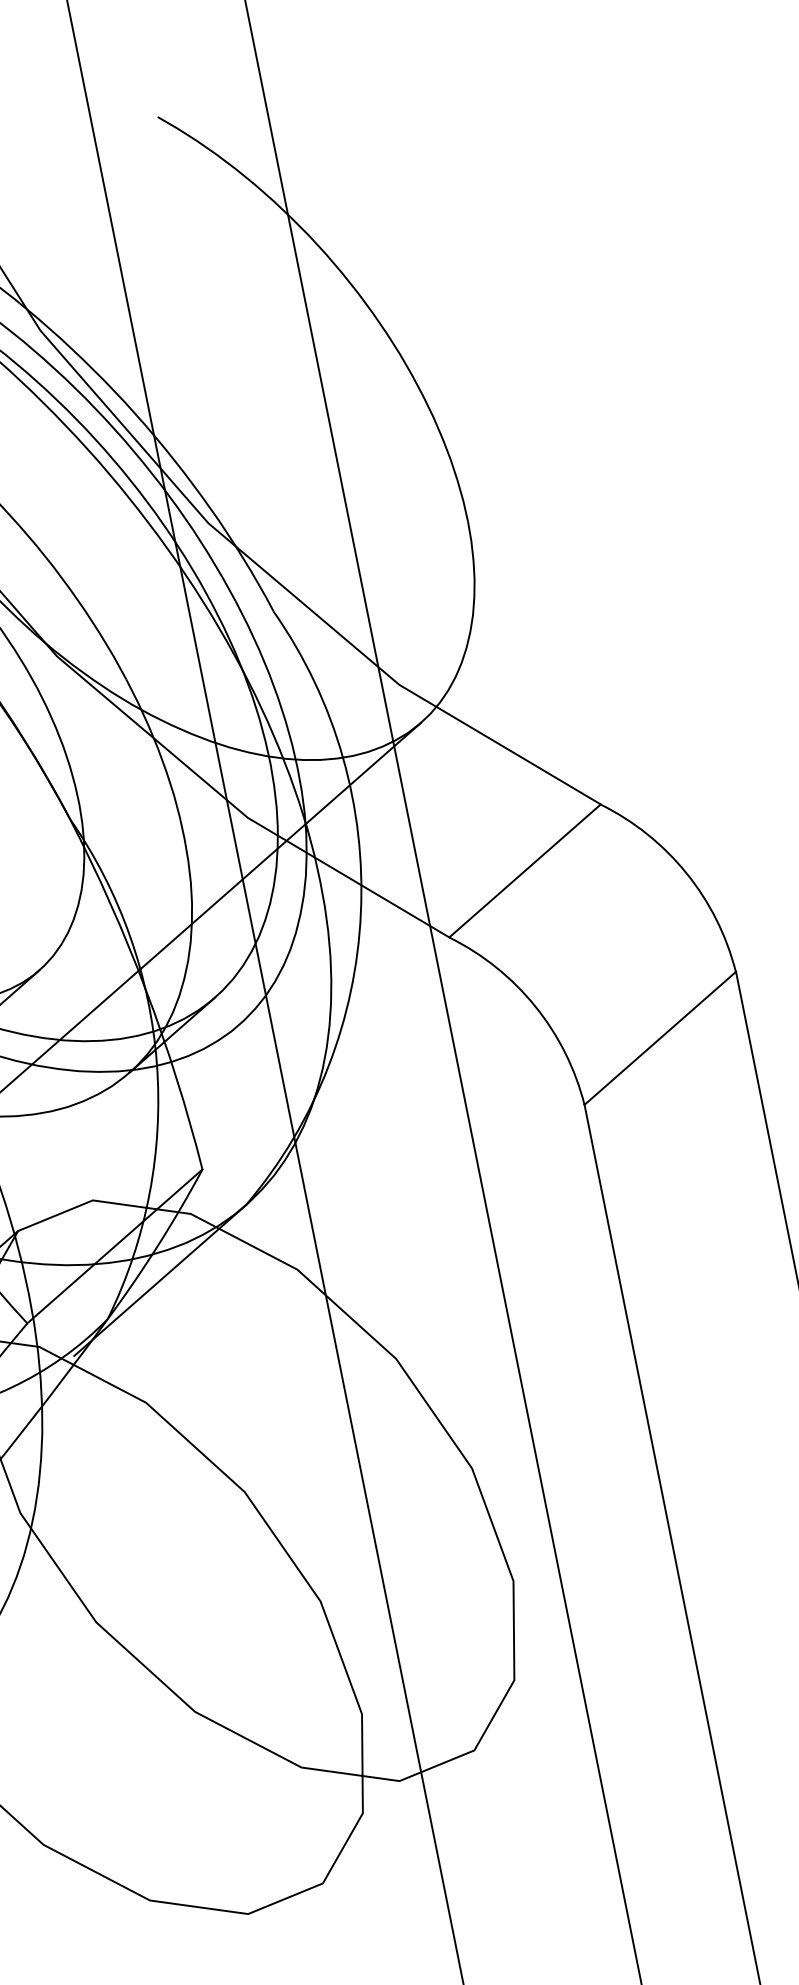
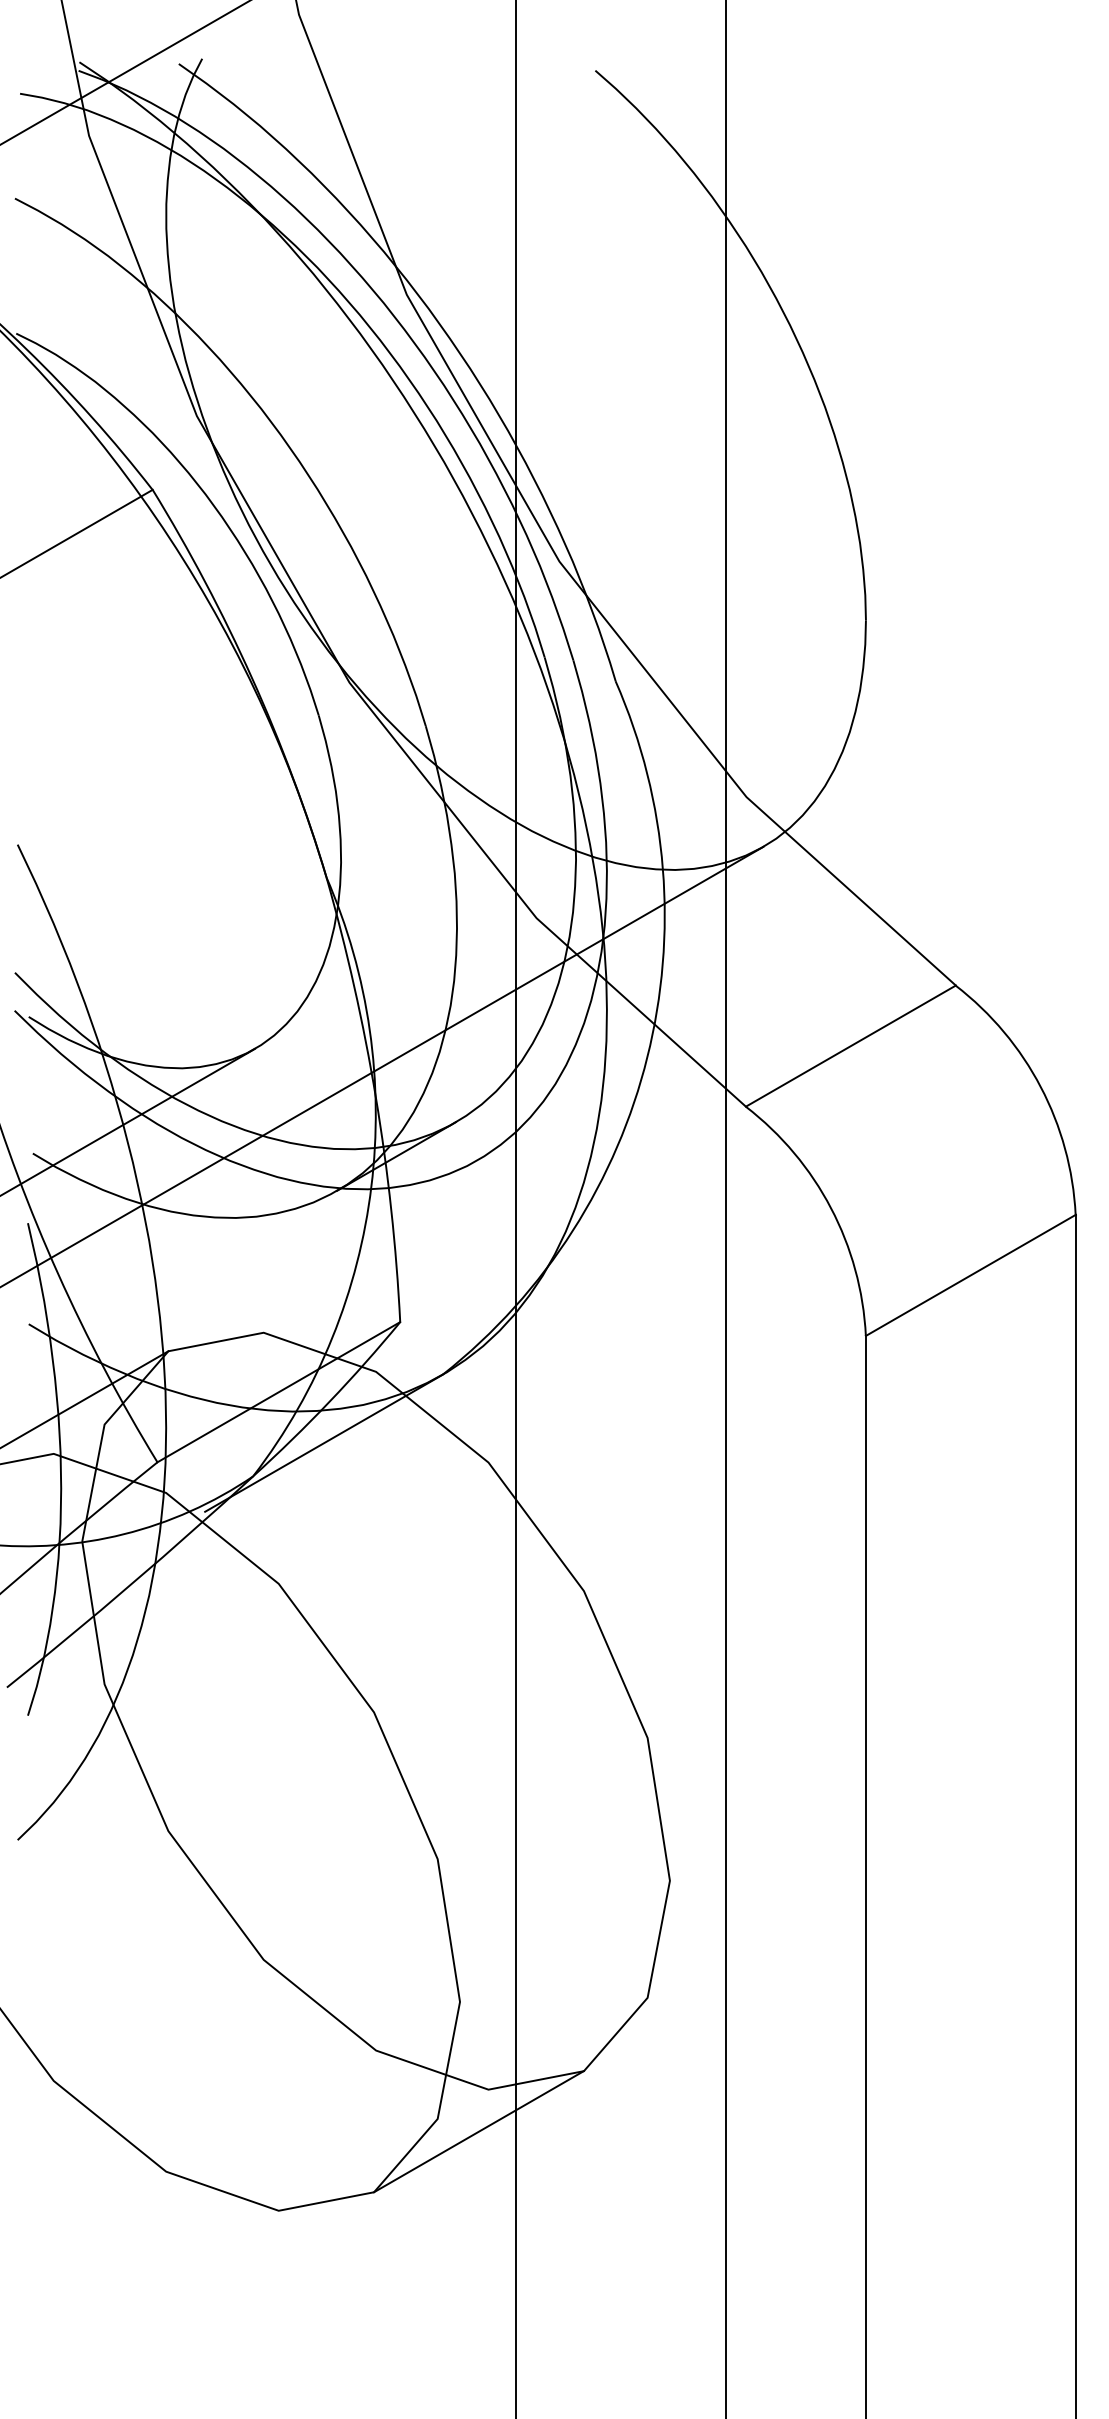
line: (398, 1816) -> (478, 2131), added

